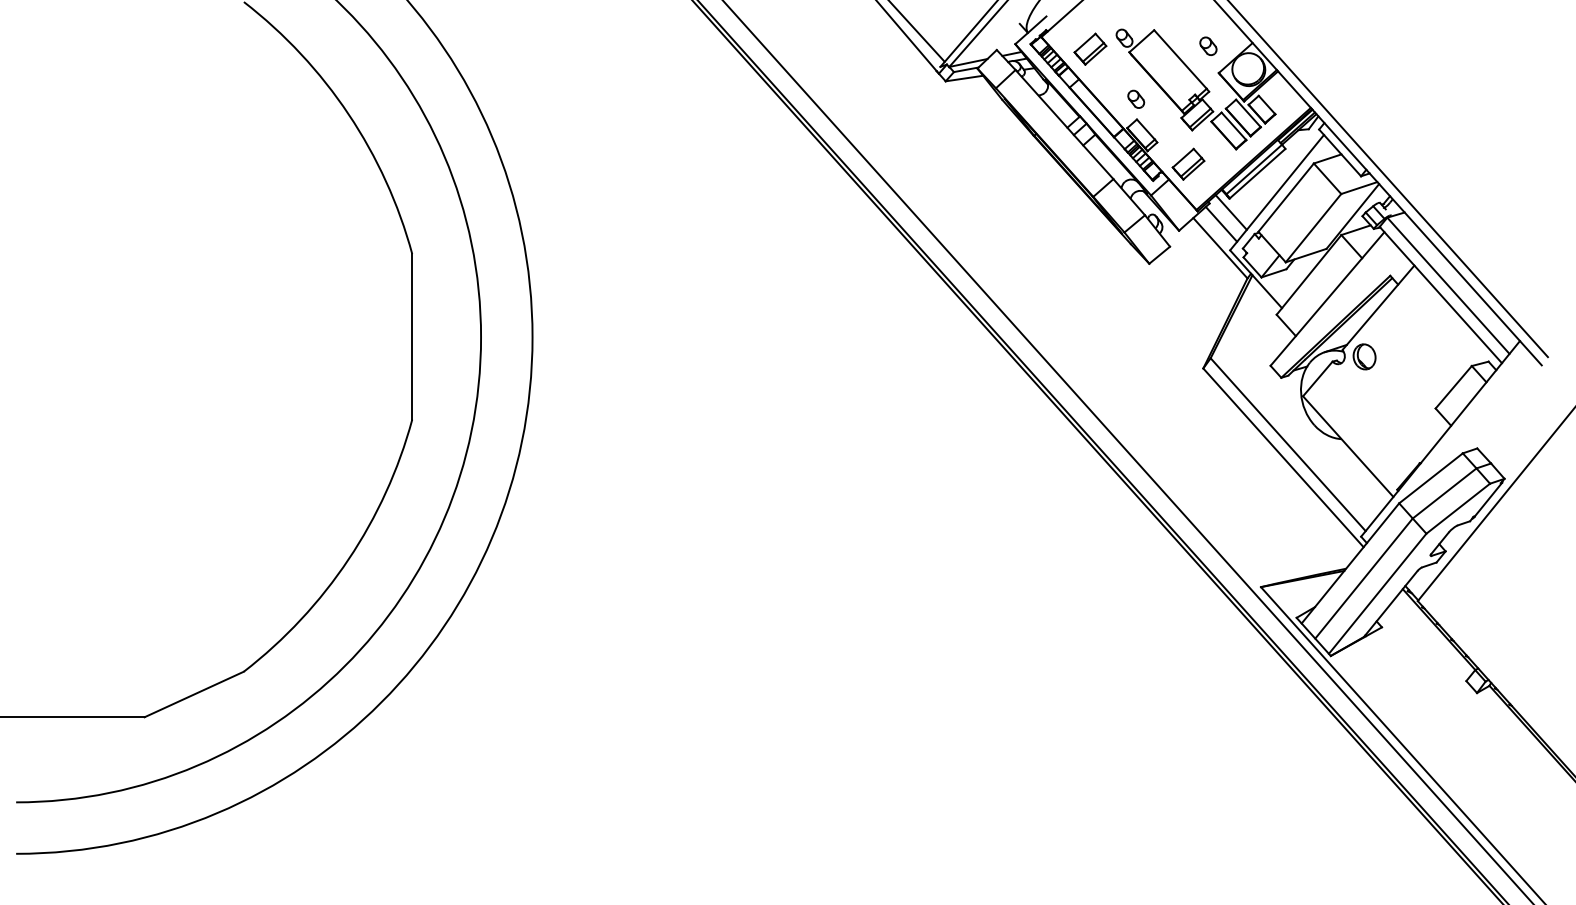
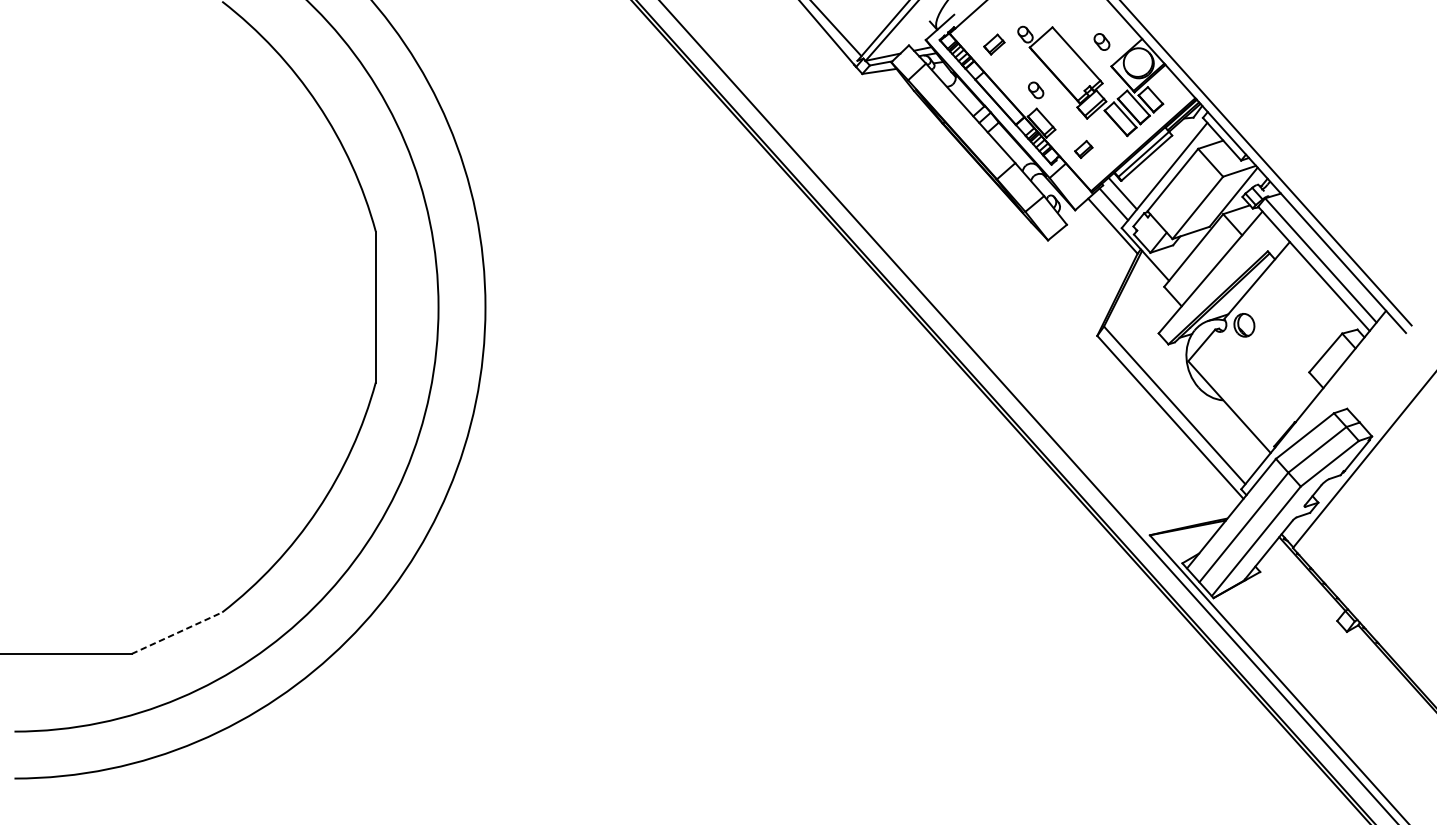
part: (1090, 48) -> (994, 44), size x0.7
part: (1188, 163) -> (1083, 148), size x0.6
line: (194, 694) -> (177, 633), solid -> dashed

